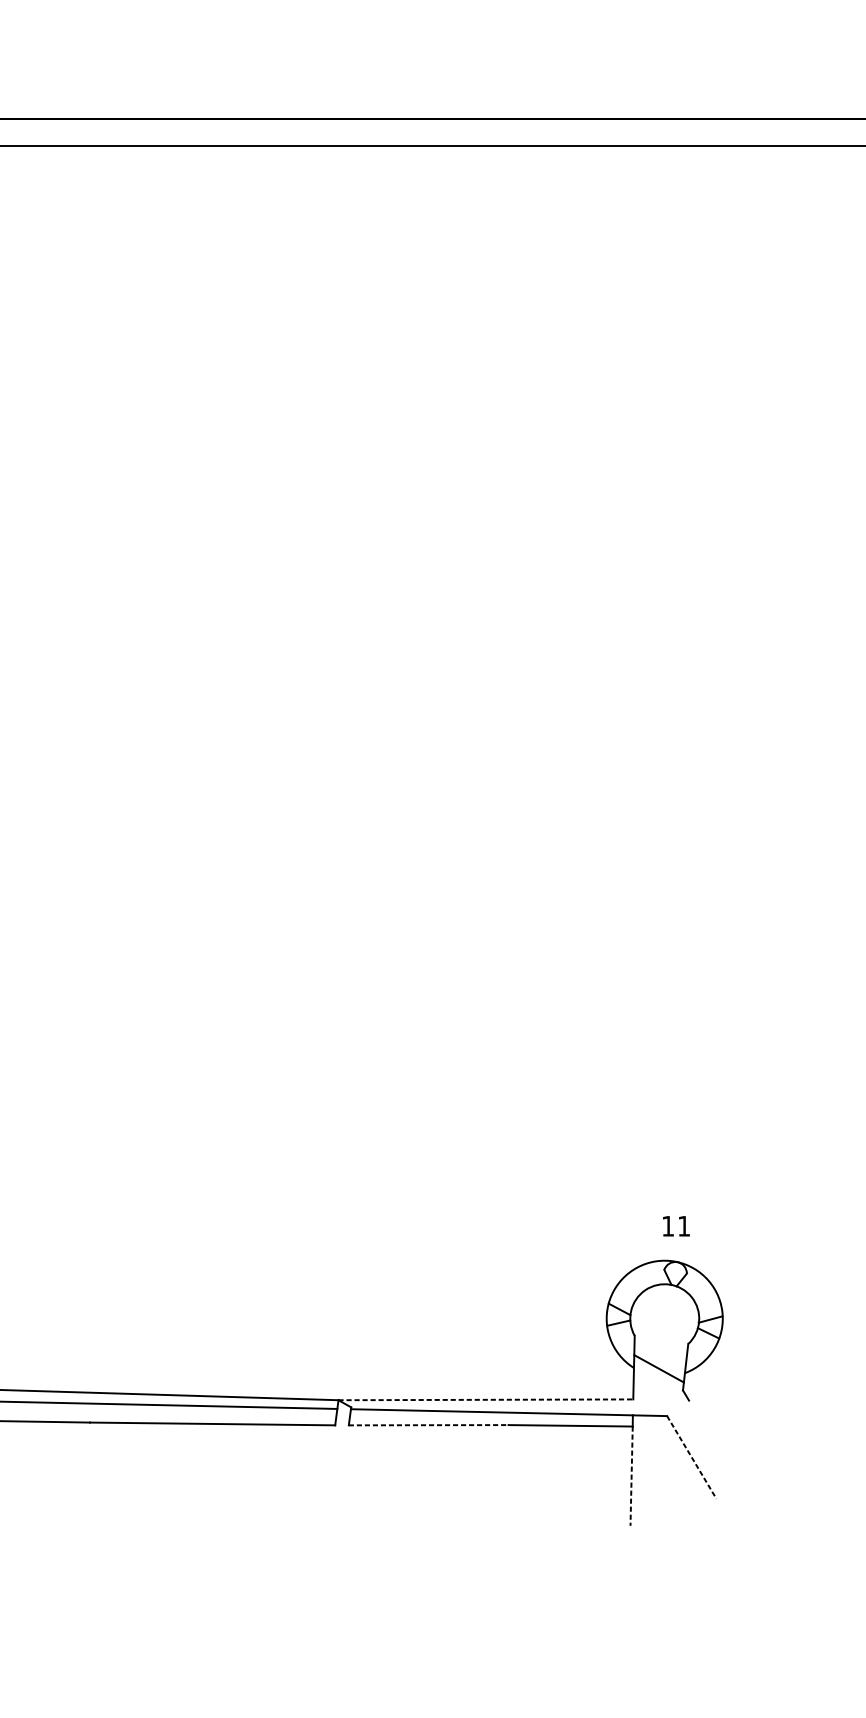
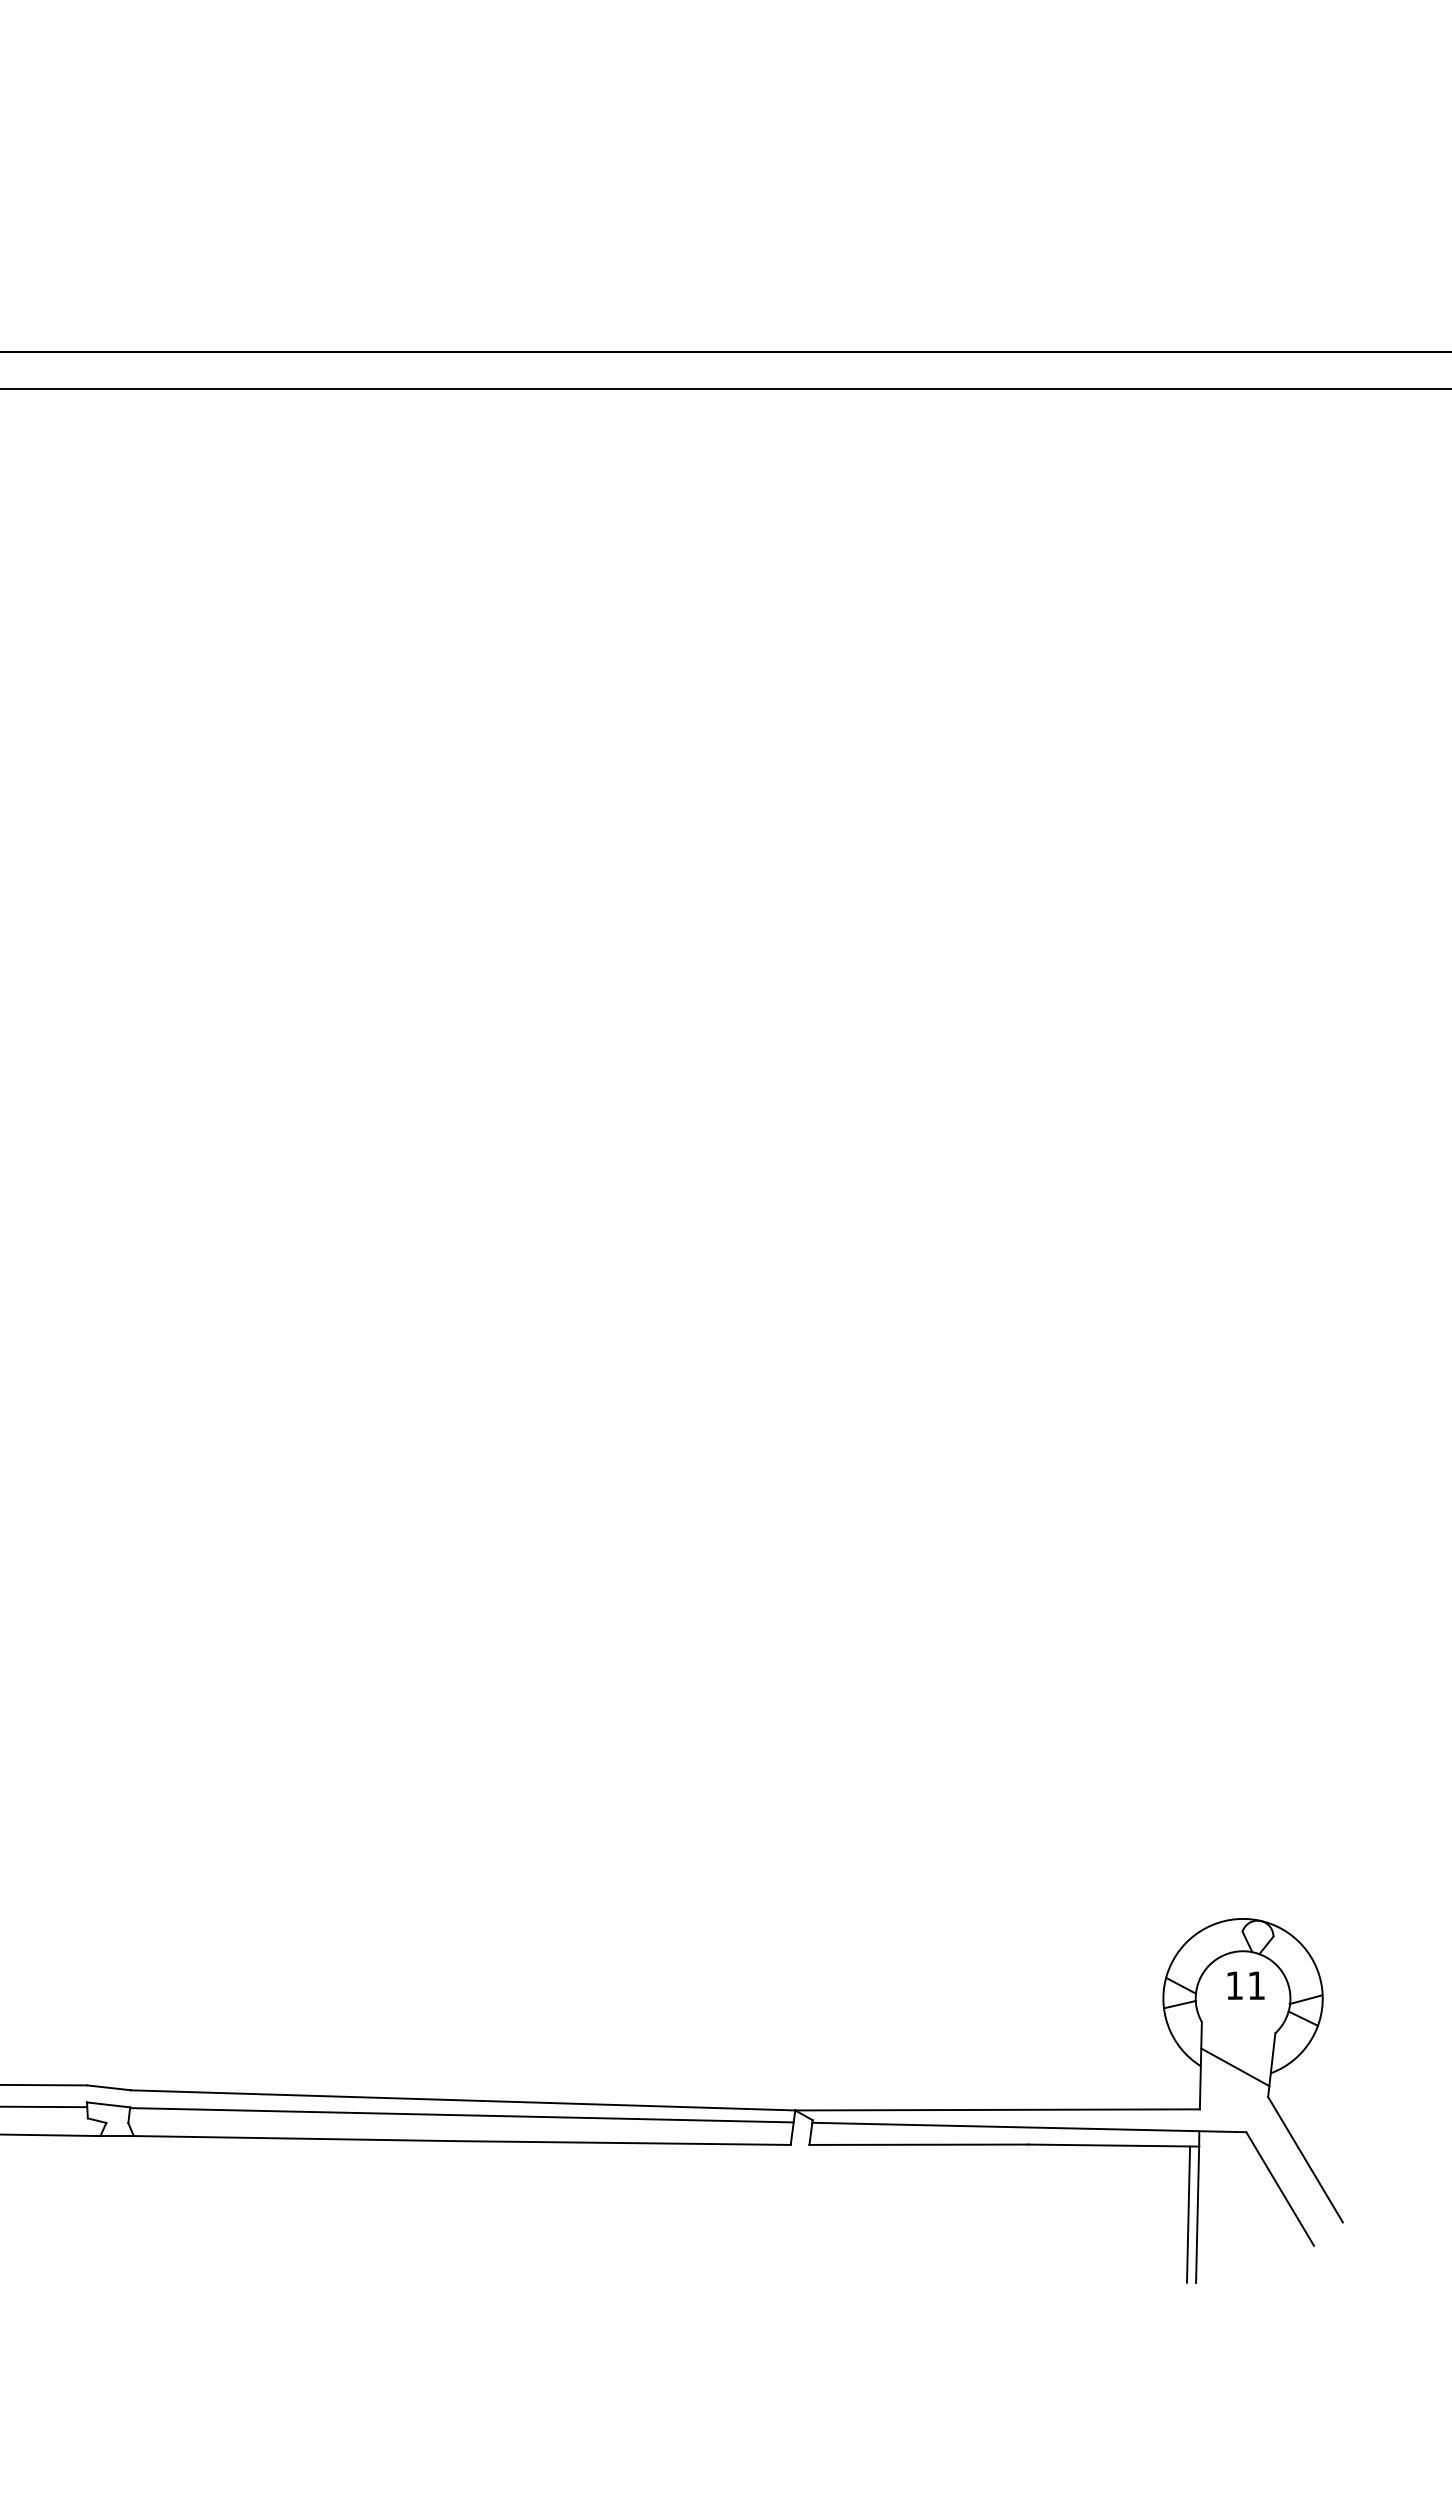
text: (675, 1226) -> (1245, 1985), moved
line: (486, 1399) -> (998, 2109), dashed -> solid
line: (429, 1425) -> (919, 2144), dashed -> solid
line: (713, 1441) -> (1309, 2166), added
line: (692, 1457) -> (1280, 2189), dashed -> solid
line: (624, 1476) -> (1188, 2214), added
line: (631, 1476) -> (1197, 2215), dashed -> solid

